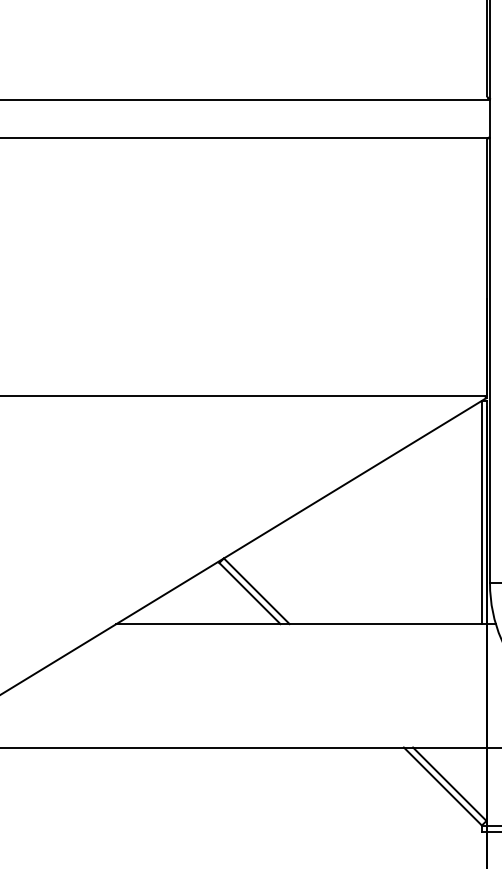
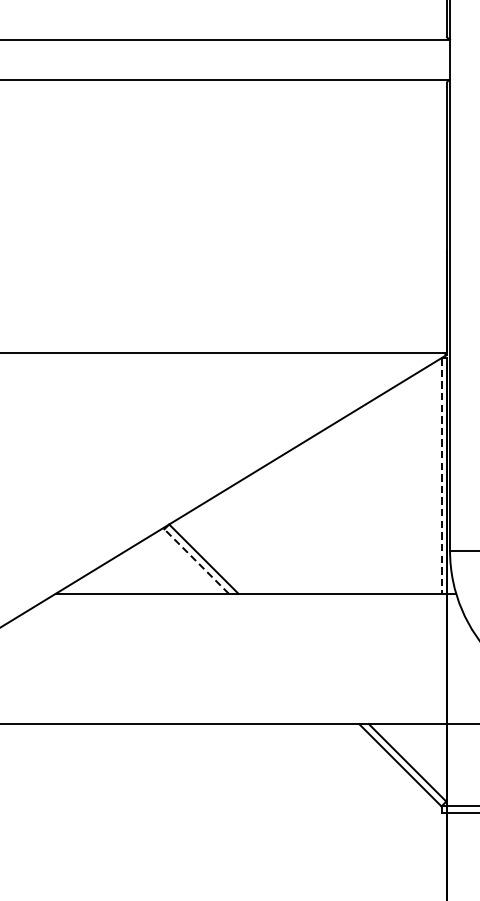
line: (481, 512) -> (441, 476), solid -> dashed
line: (249, 593) -> (196, 561), solid -> dashed

